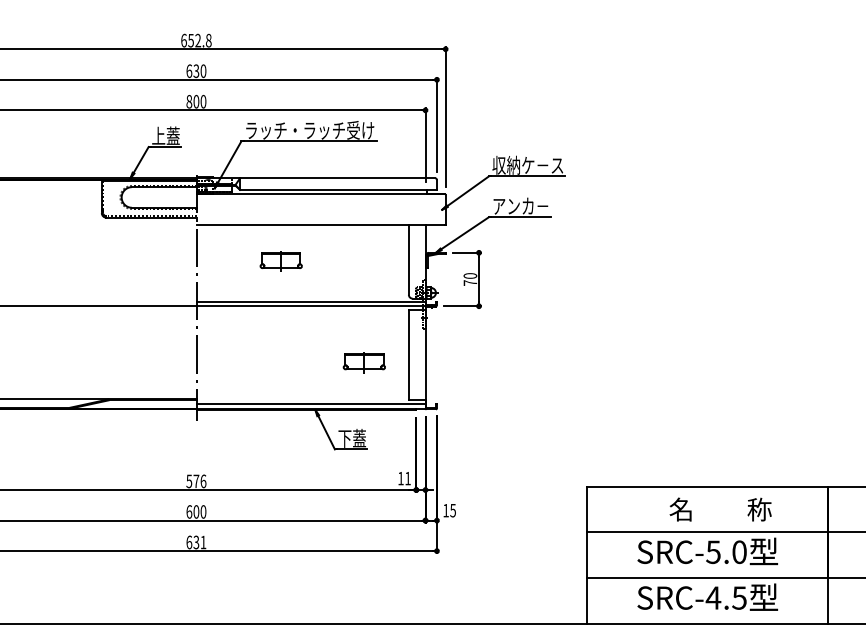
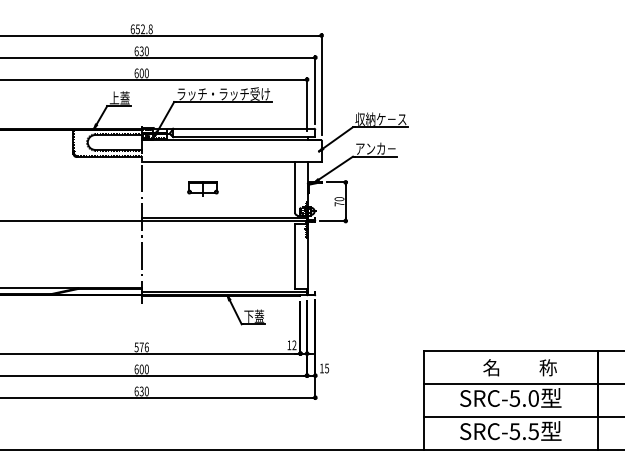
text: (189, 100) -> (136, 72), 800 -> 600
part: (363, 362) -> (262, 261), removed
text: (408, 477) -> (294, 344), 11 -> 12
text: (202, 542) -> (146, 391), 631 -> 630
text: (712, 597) -> (514, 431), SRC-4.5 -> SRC-5.5

